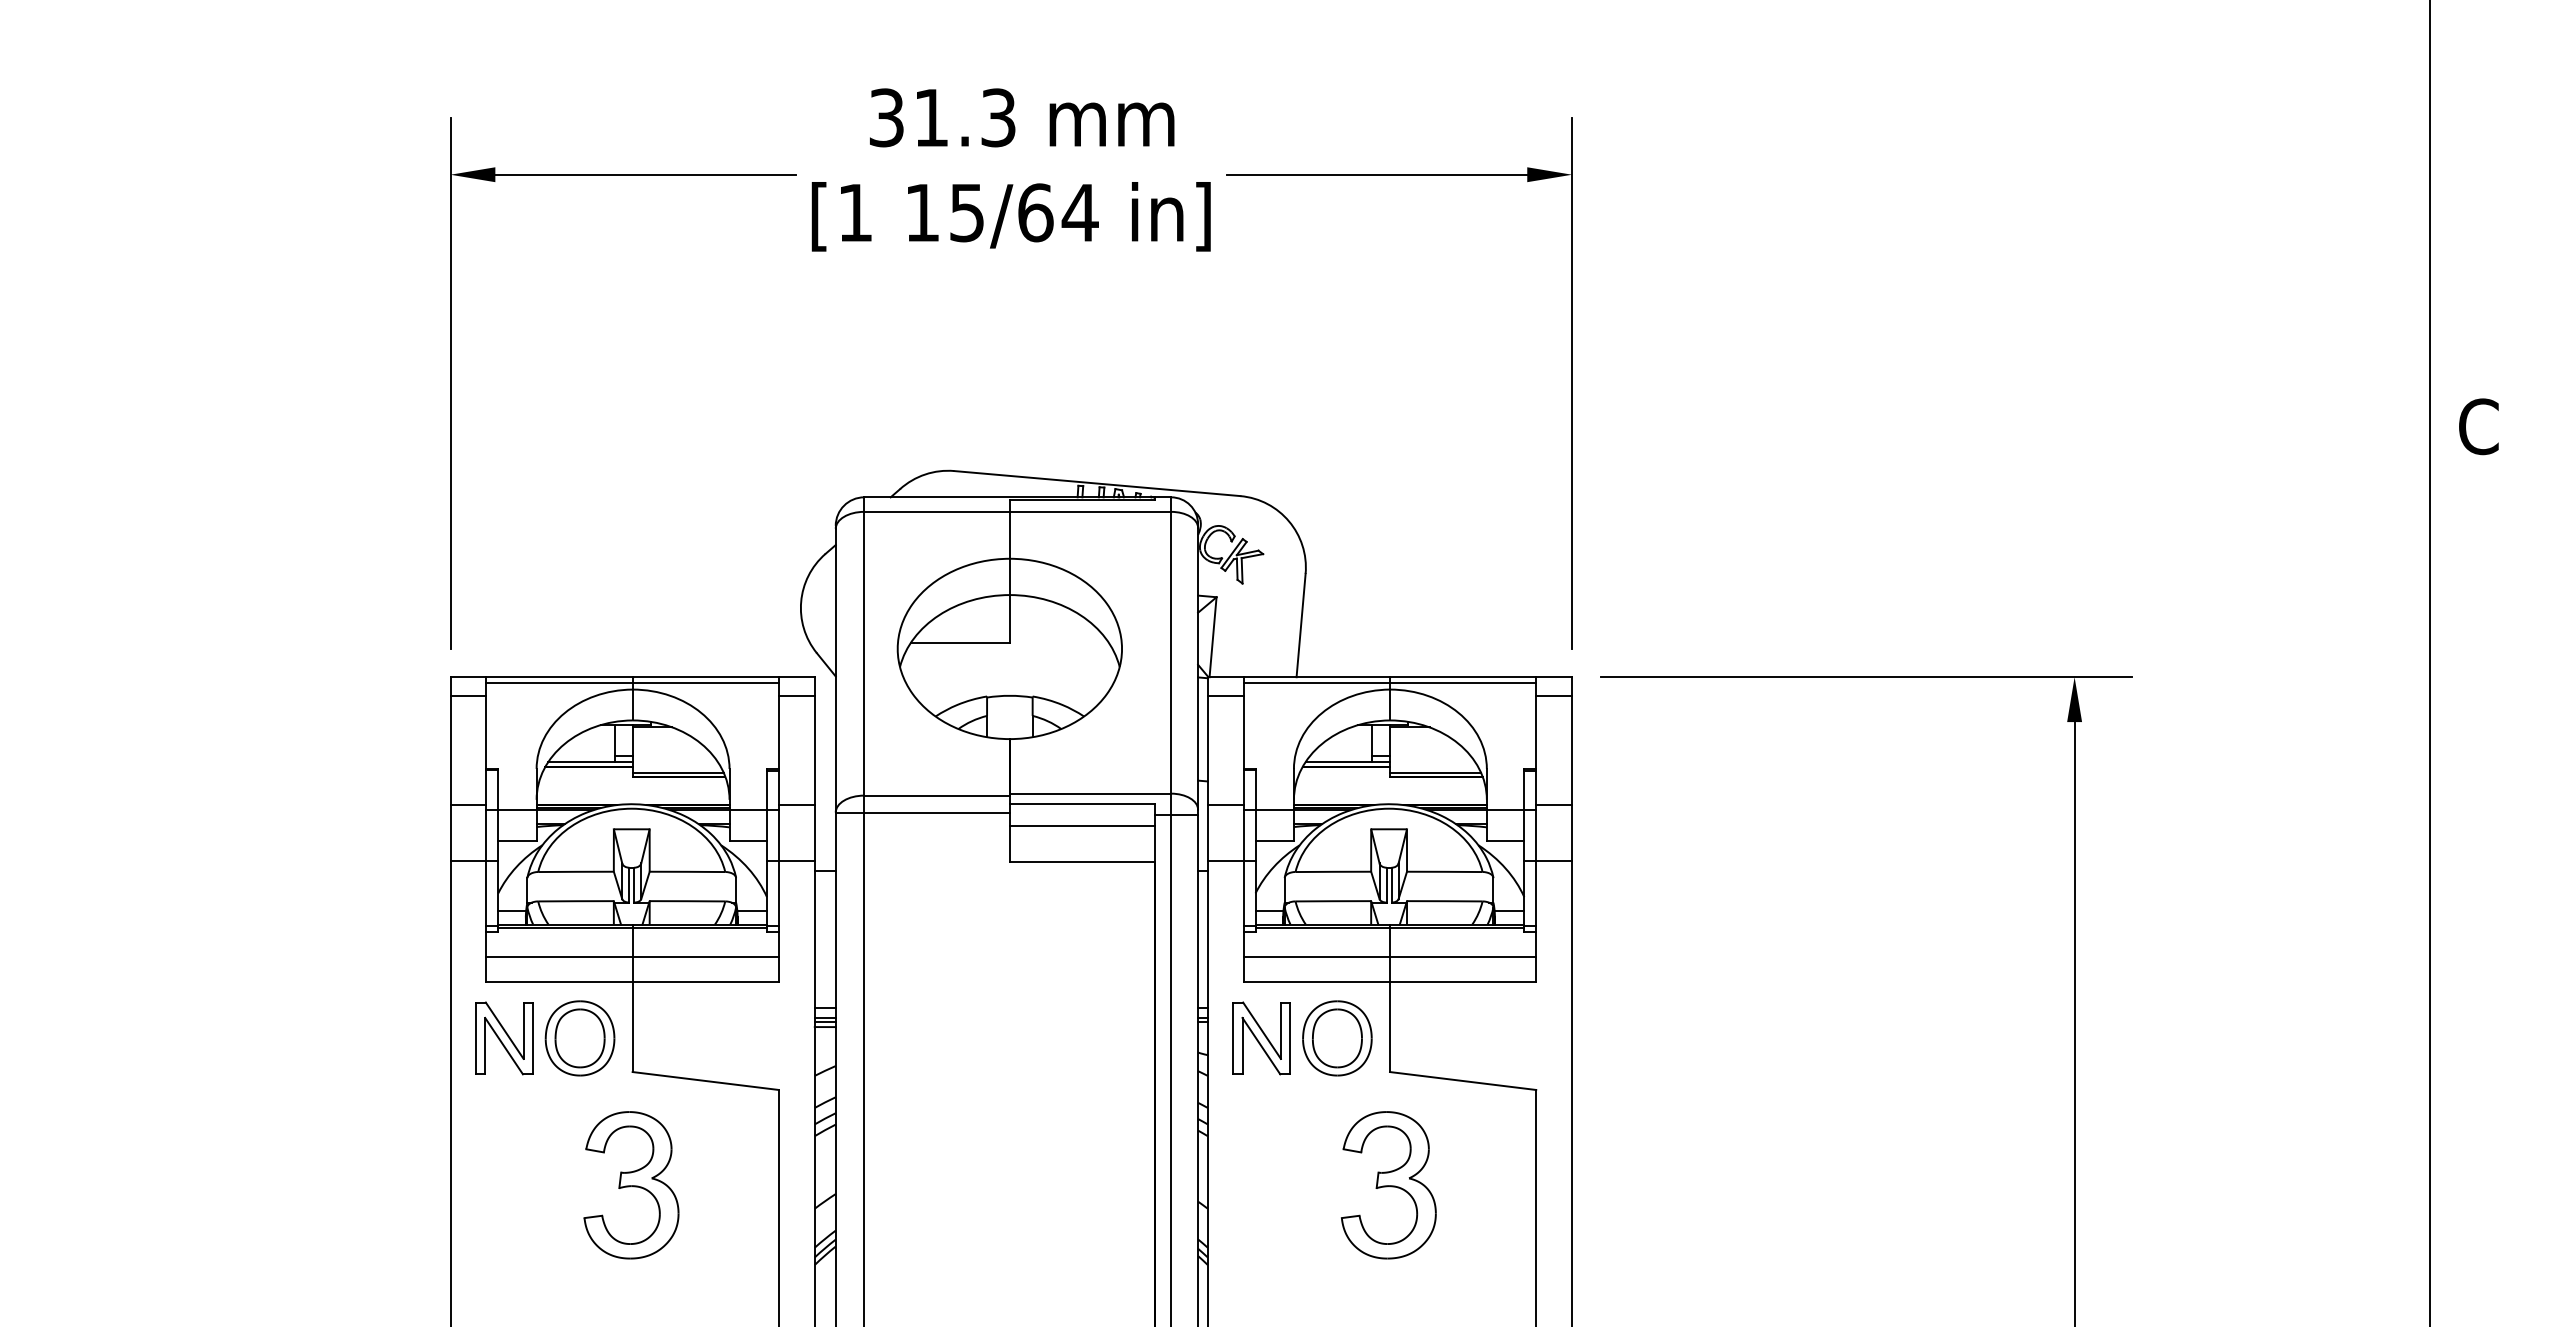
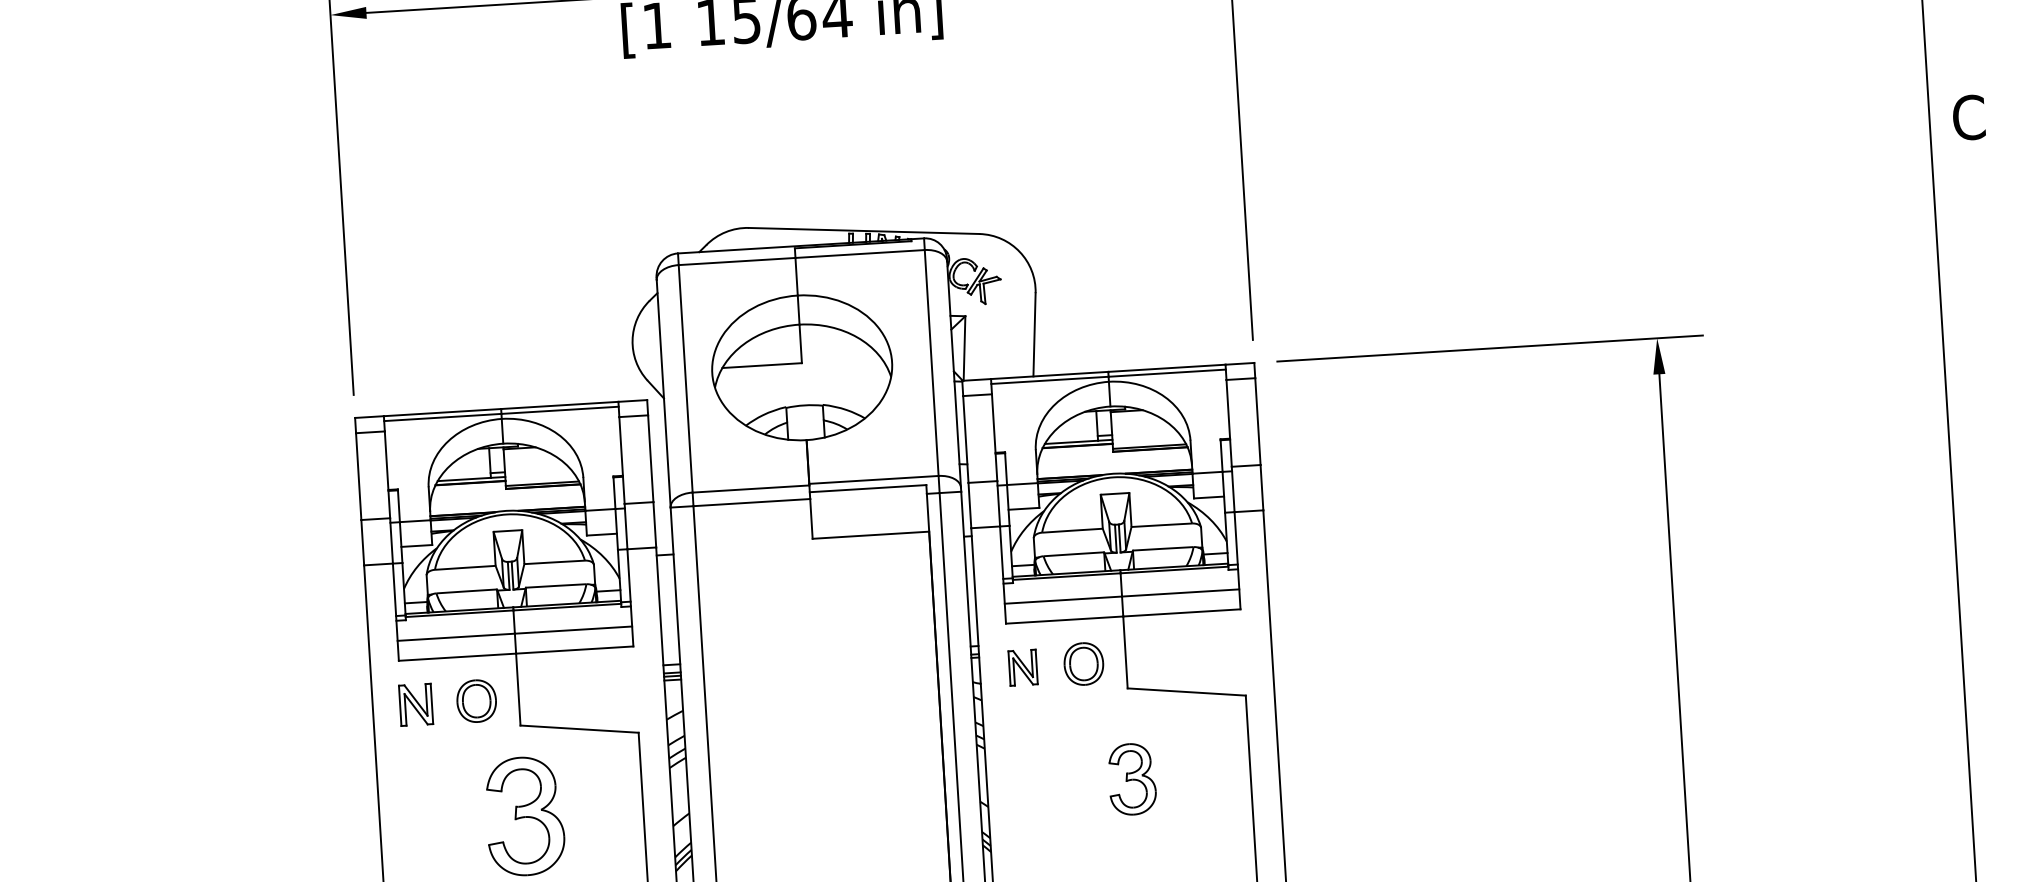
line: (1082, 826) -> (869, 506), removed
part: (504, 1038) -> (416, 704), size x0.7
part: (579, 1038) -> (476, 701), size x0.7
part: (1261, 1038) -> (1023, 667), size x0.6
part: (1337, 1038) -> (1083, 664), size x0.7
part: (1388, 1185) -> (1132, 779), size x0.6

